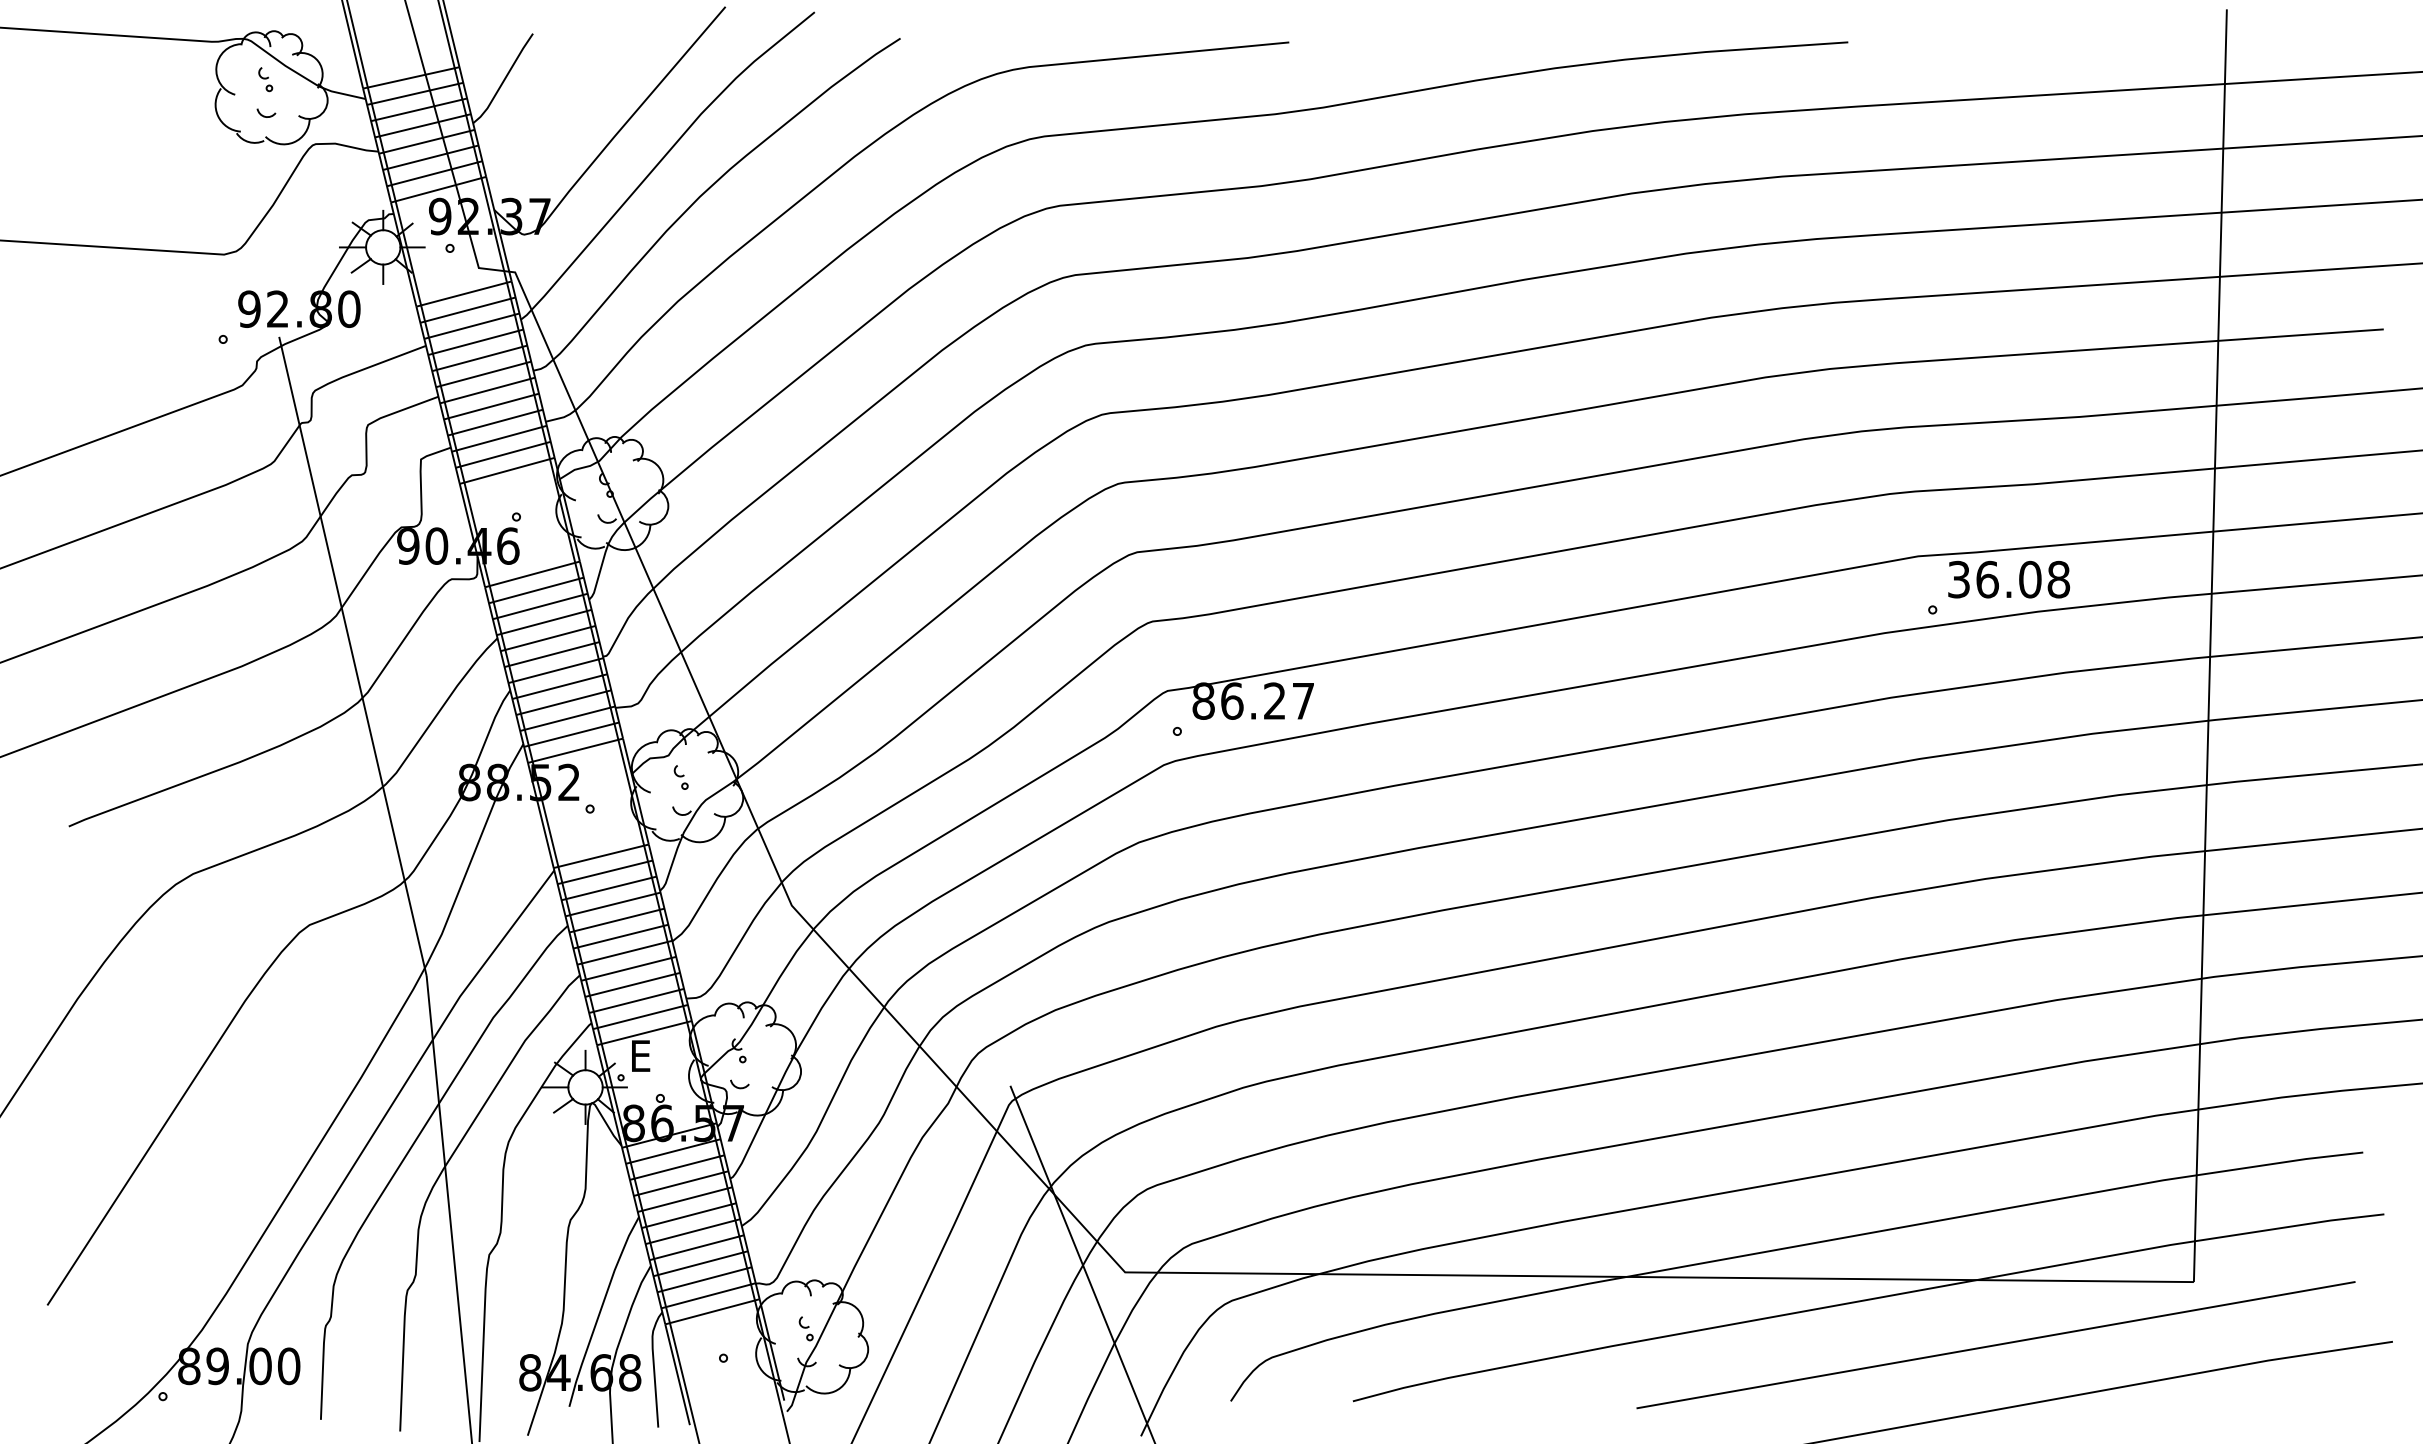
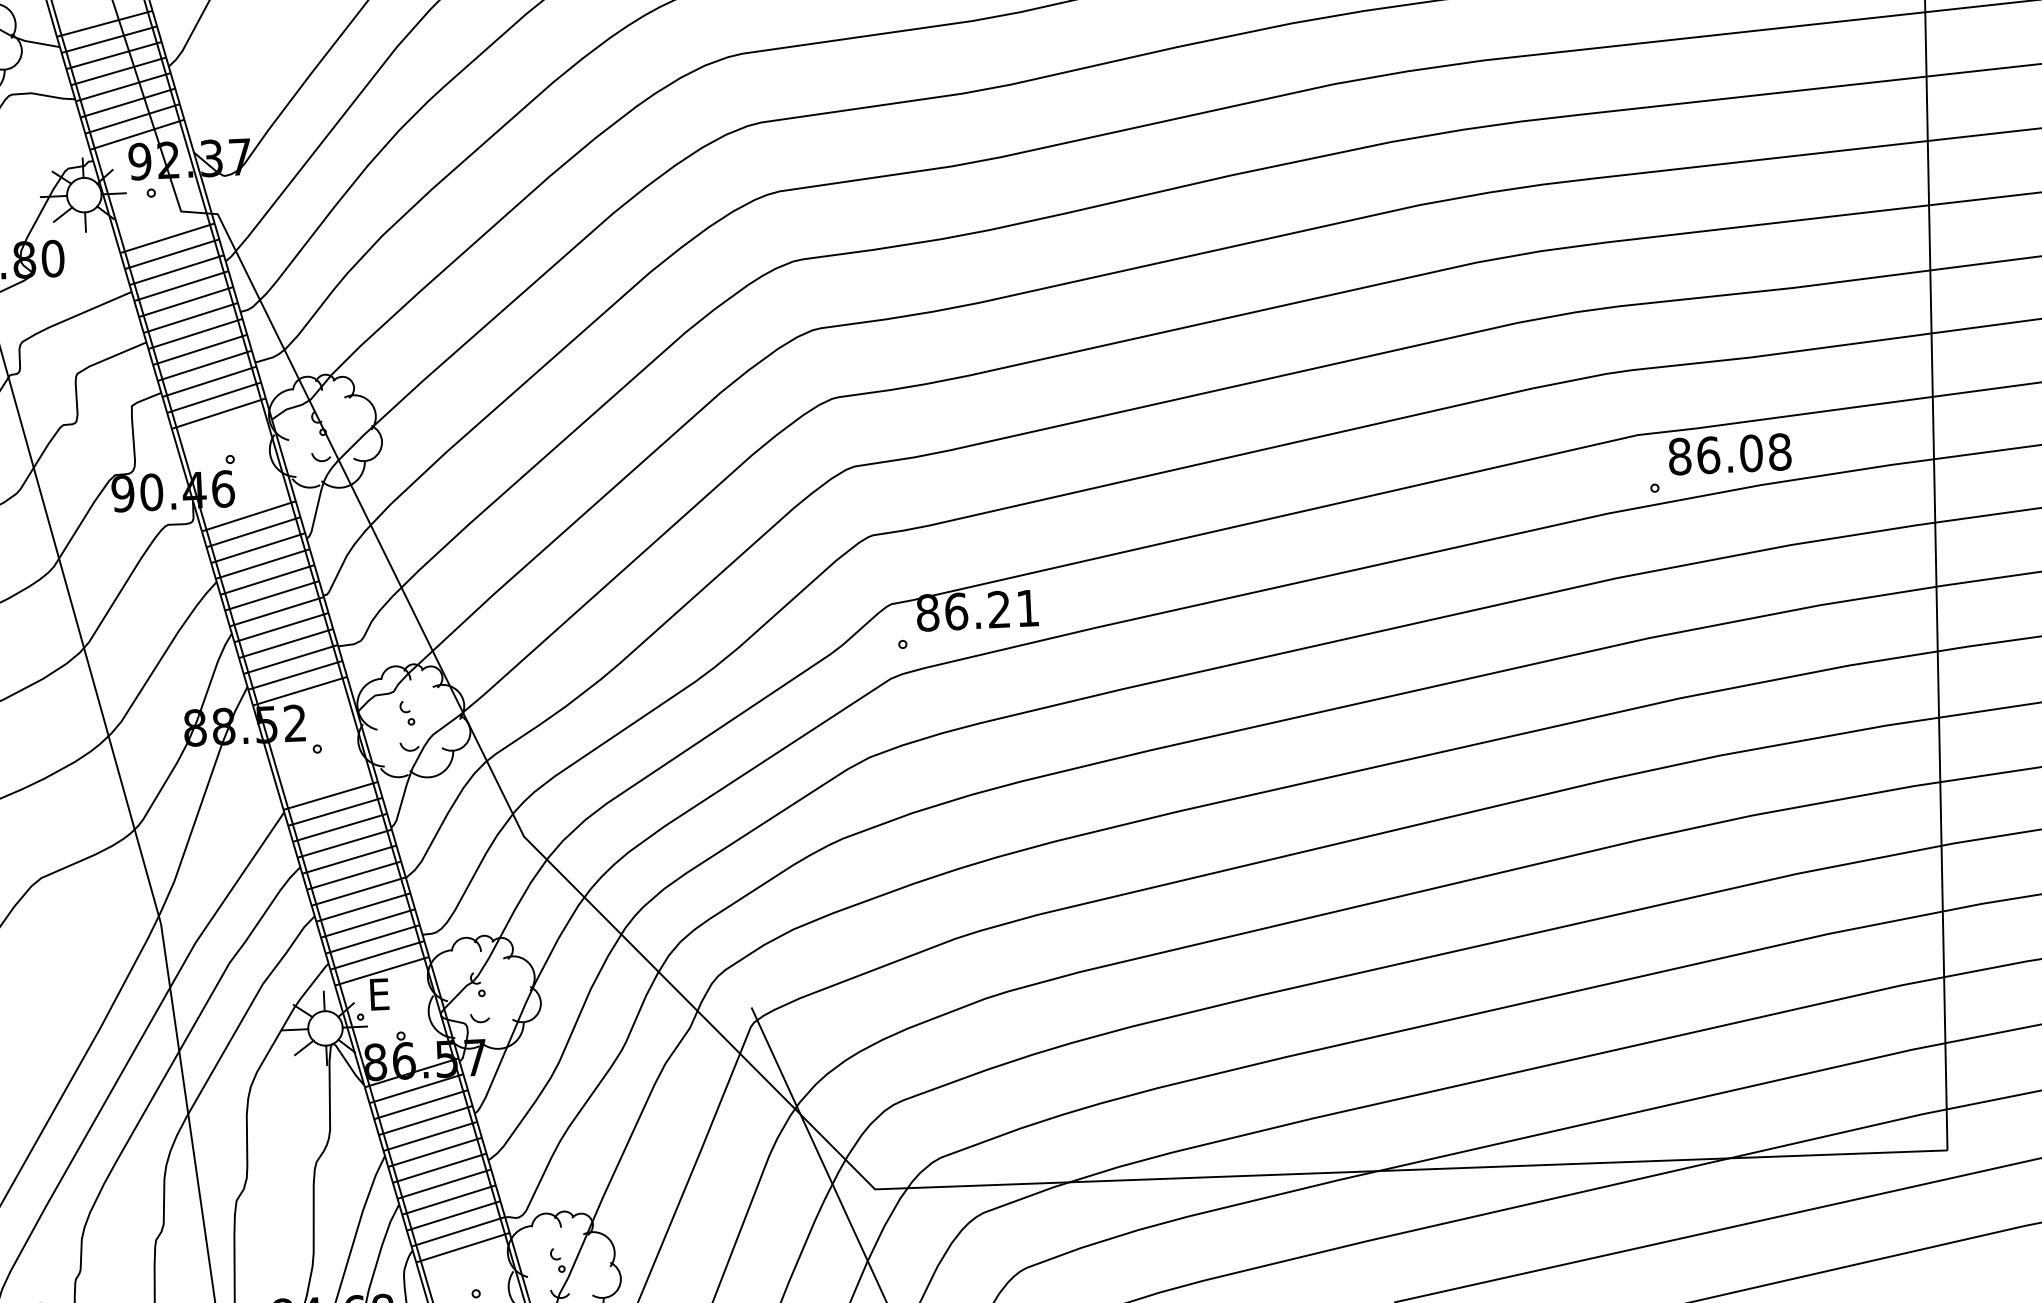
text: (1959, 579) -> (1680, 456), 36.08 -> 86.08
text: (1303, 701) -> (1027, 608), 86.27 -> 86.21

